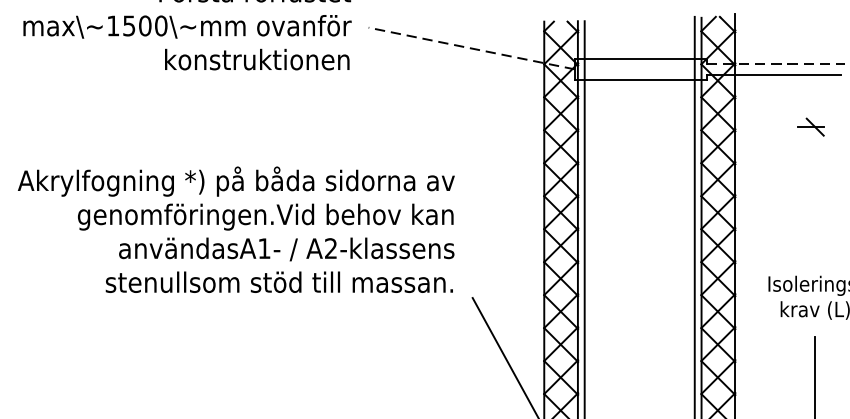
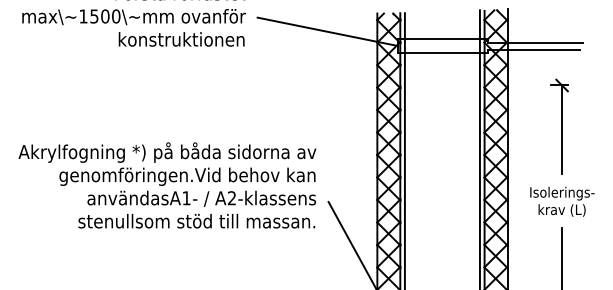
line: (471, 47) -> (327, 31), dashed -> solid
line: (776, 64) -> (535, 42), dashed -> solid
line: (815, 191) -> (562, 129), added
text: (236, 229) -> (167, 185), moved

